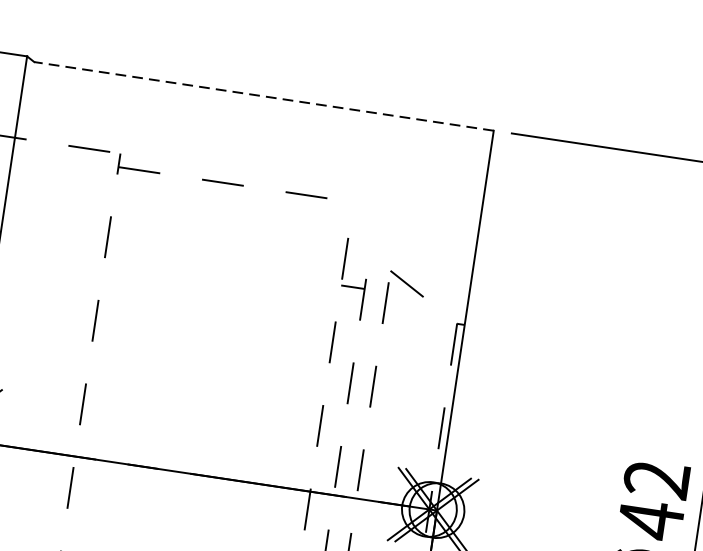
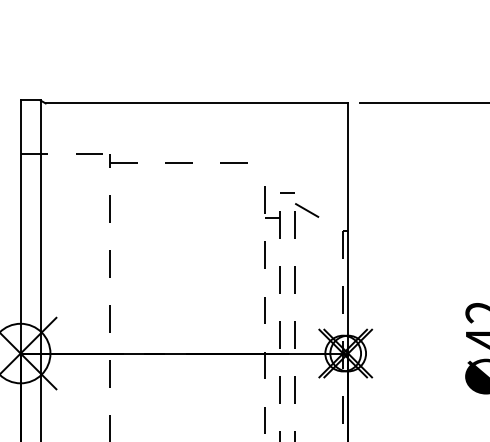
line: (263, 96) -> (196, 103), dashed -> solid
line: (381, 252) -> (287, 192), added

